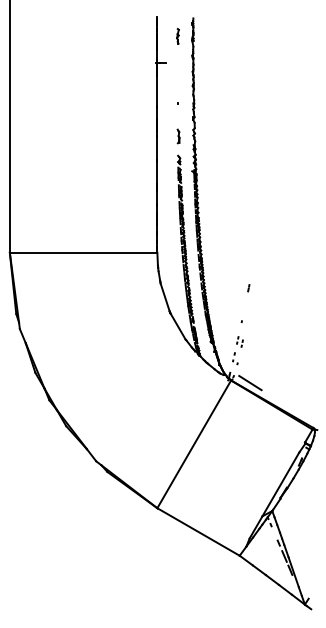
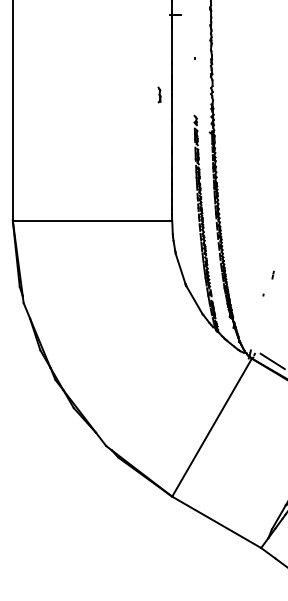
part: (178, 136) -> (159, 95), moved
part: (248, 288) -> (272, 275), moved
part: (237, 350) -> (258, 326), removed

